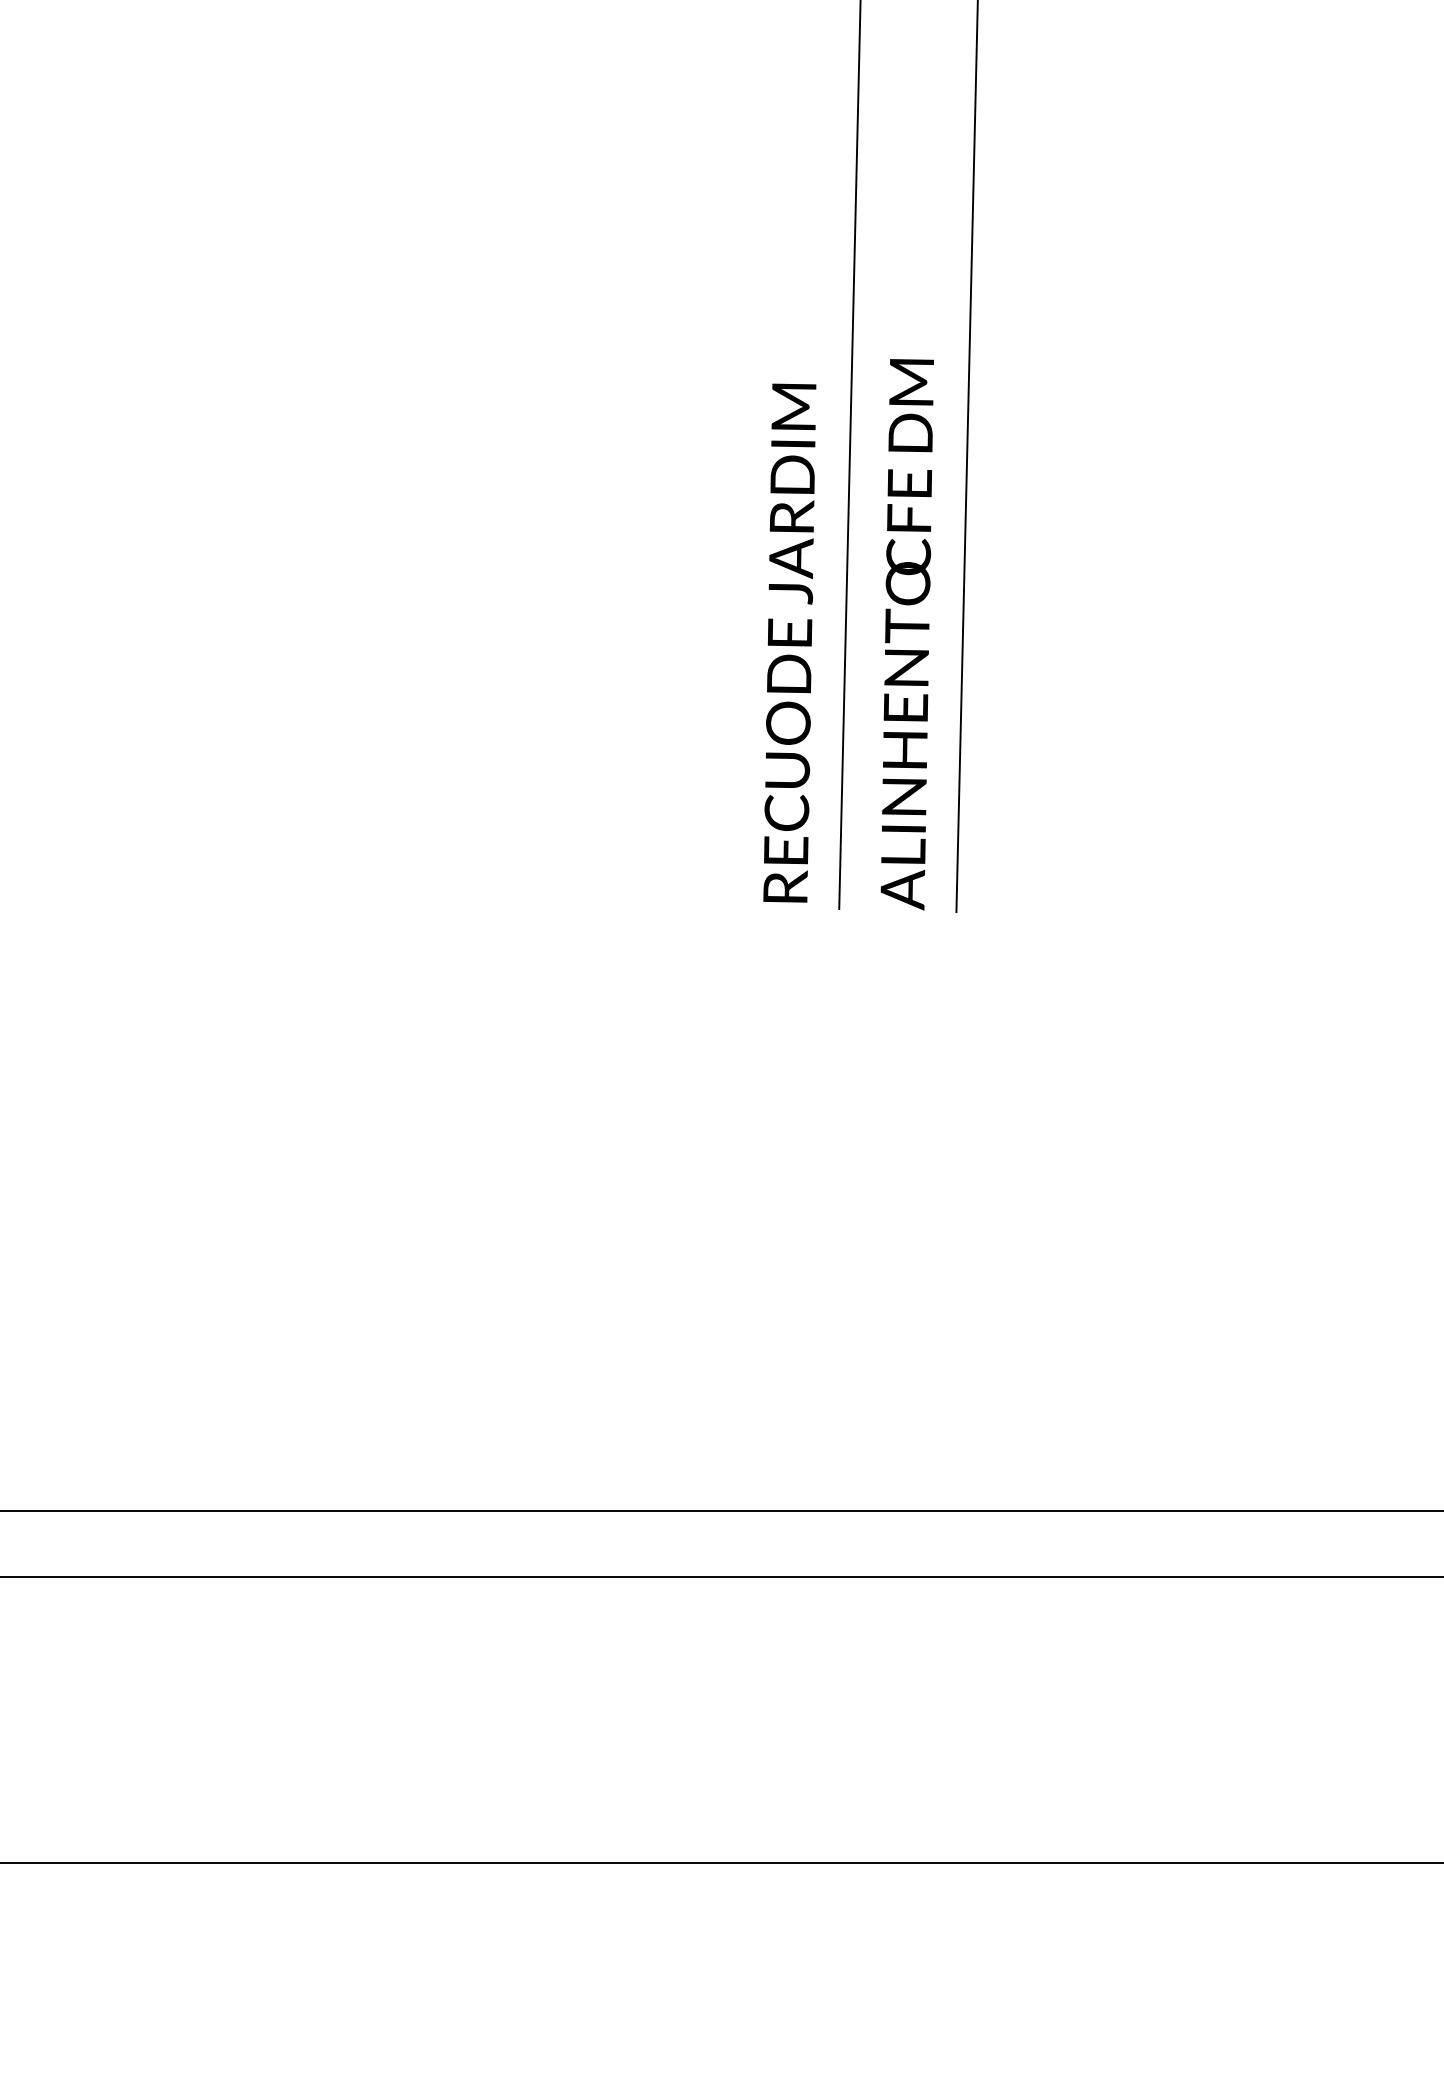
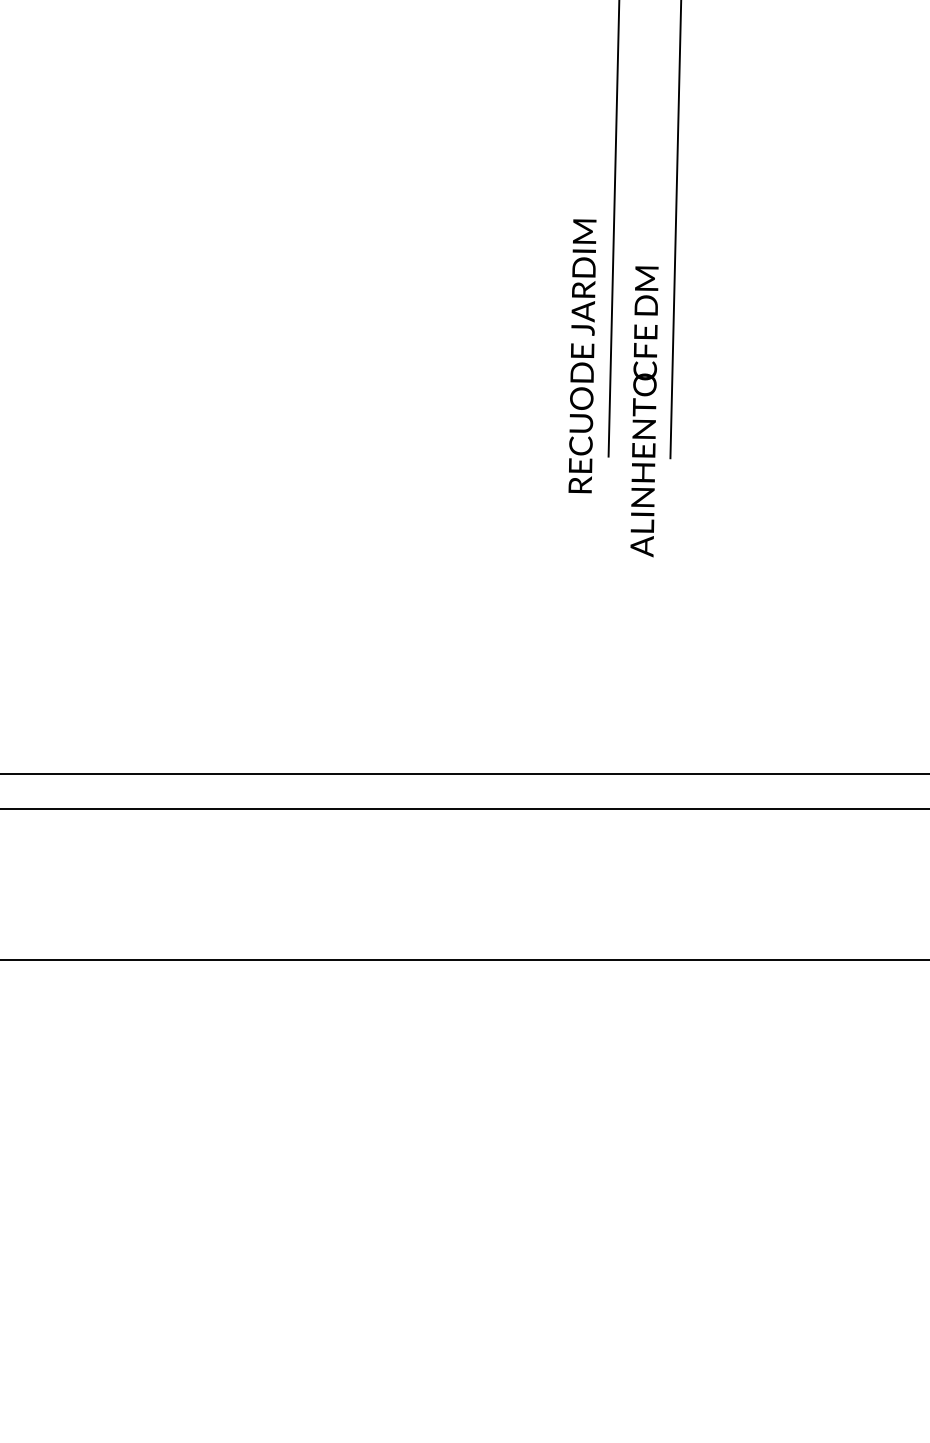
text: (907, 634) -> (644, 411), moved
text: (789, 643) -> (582, 356), moved

